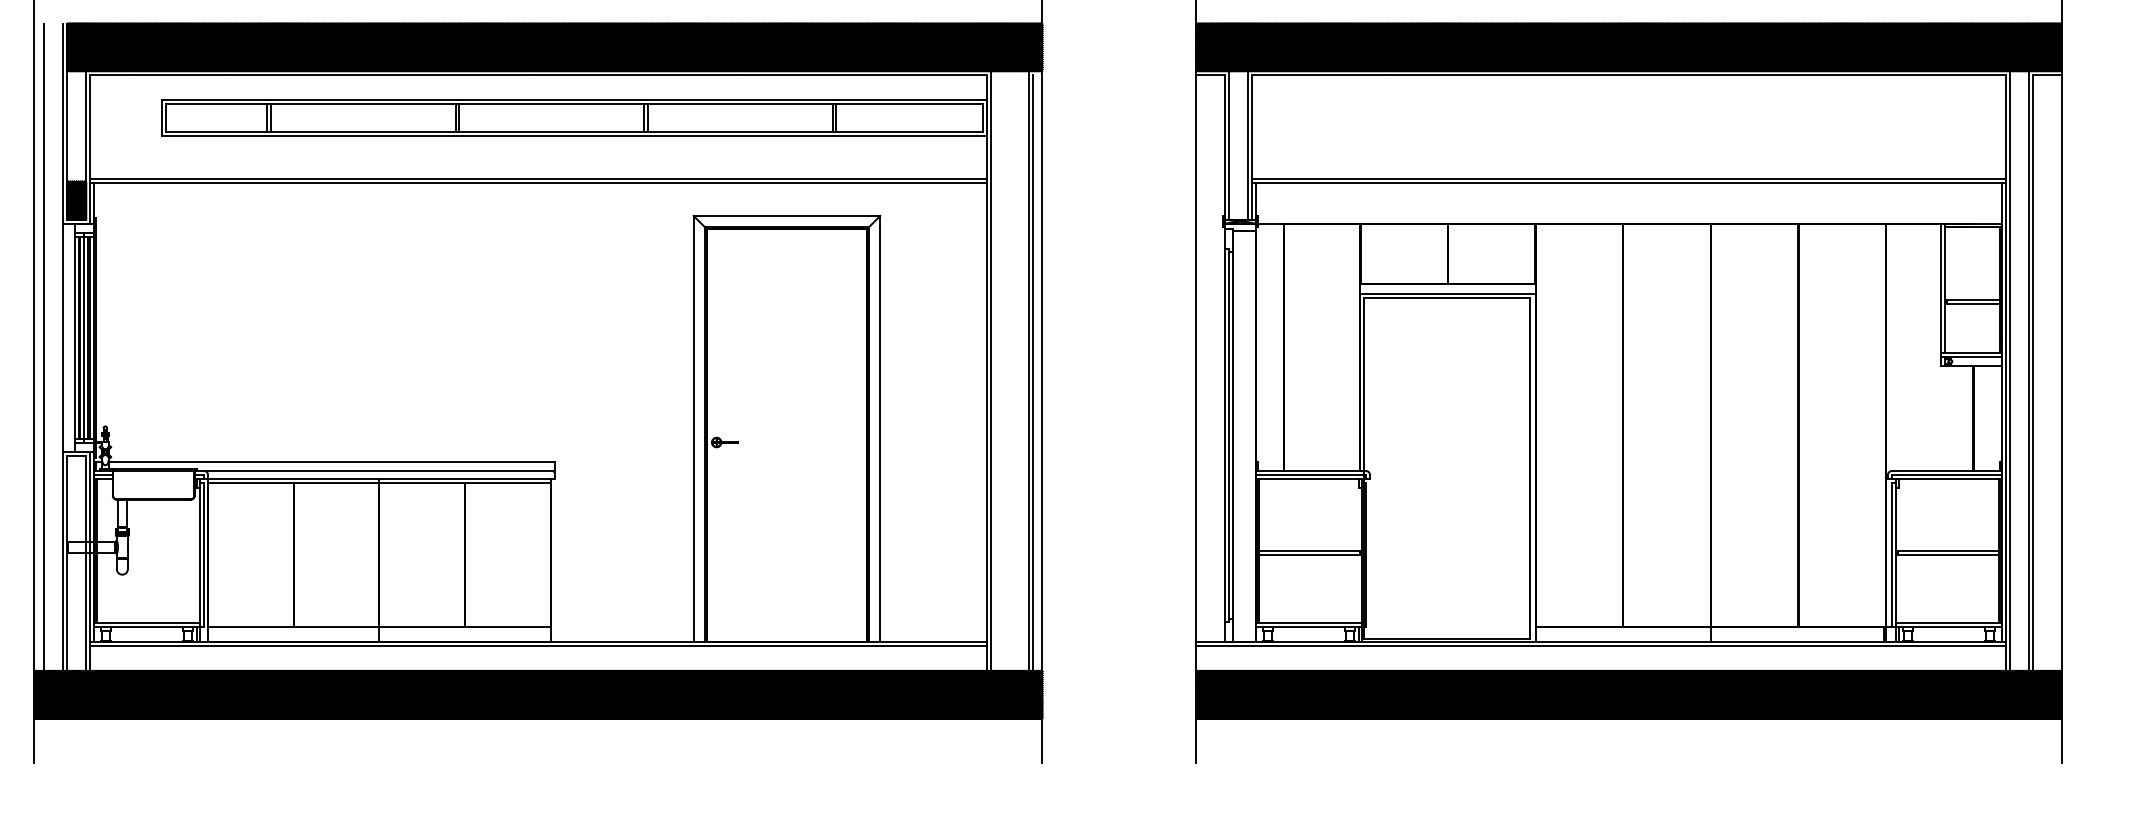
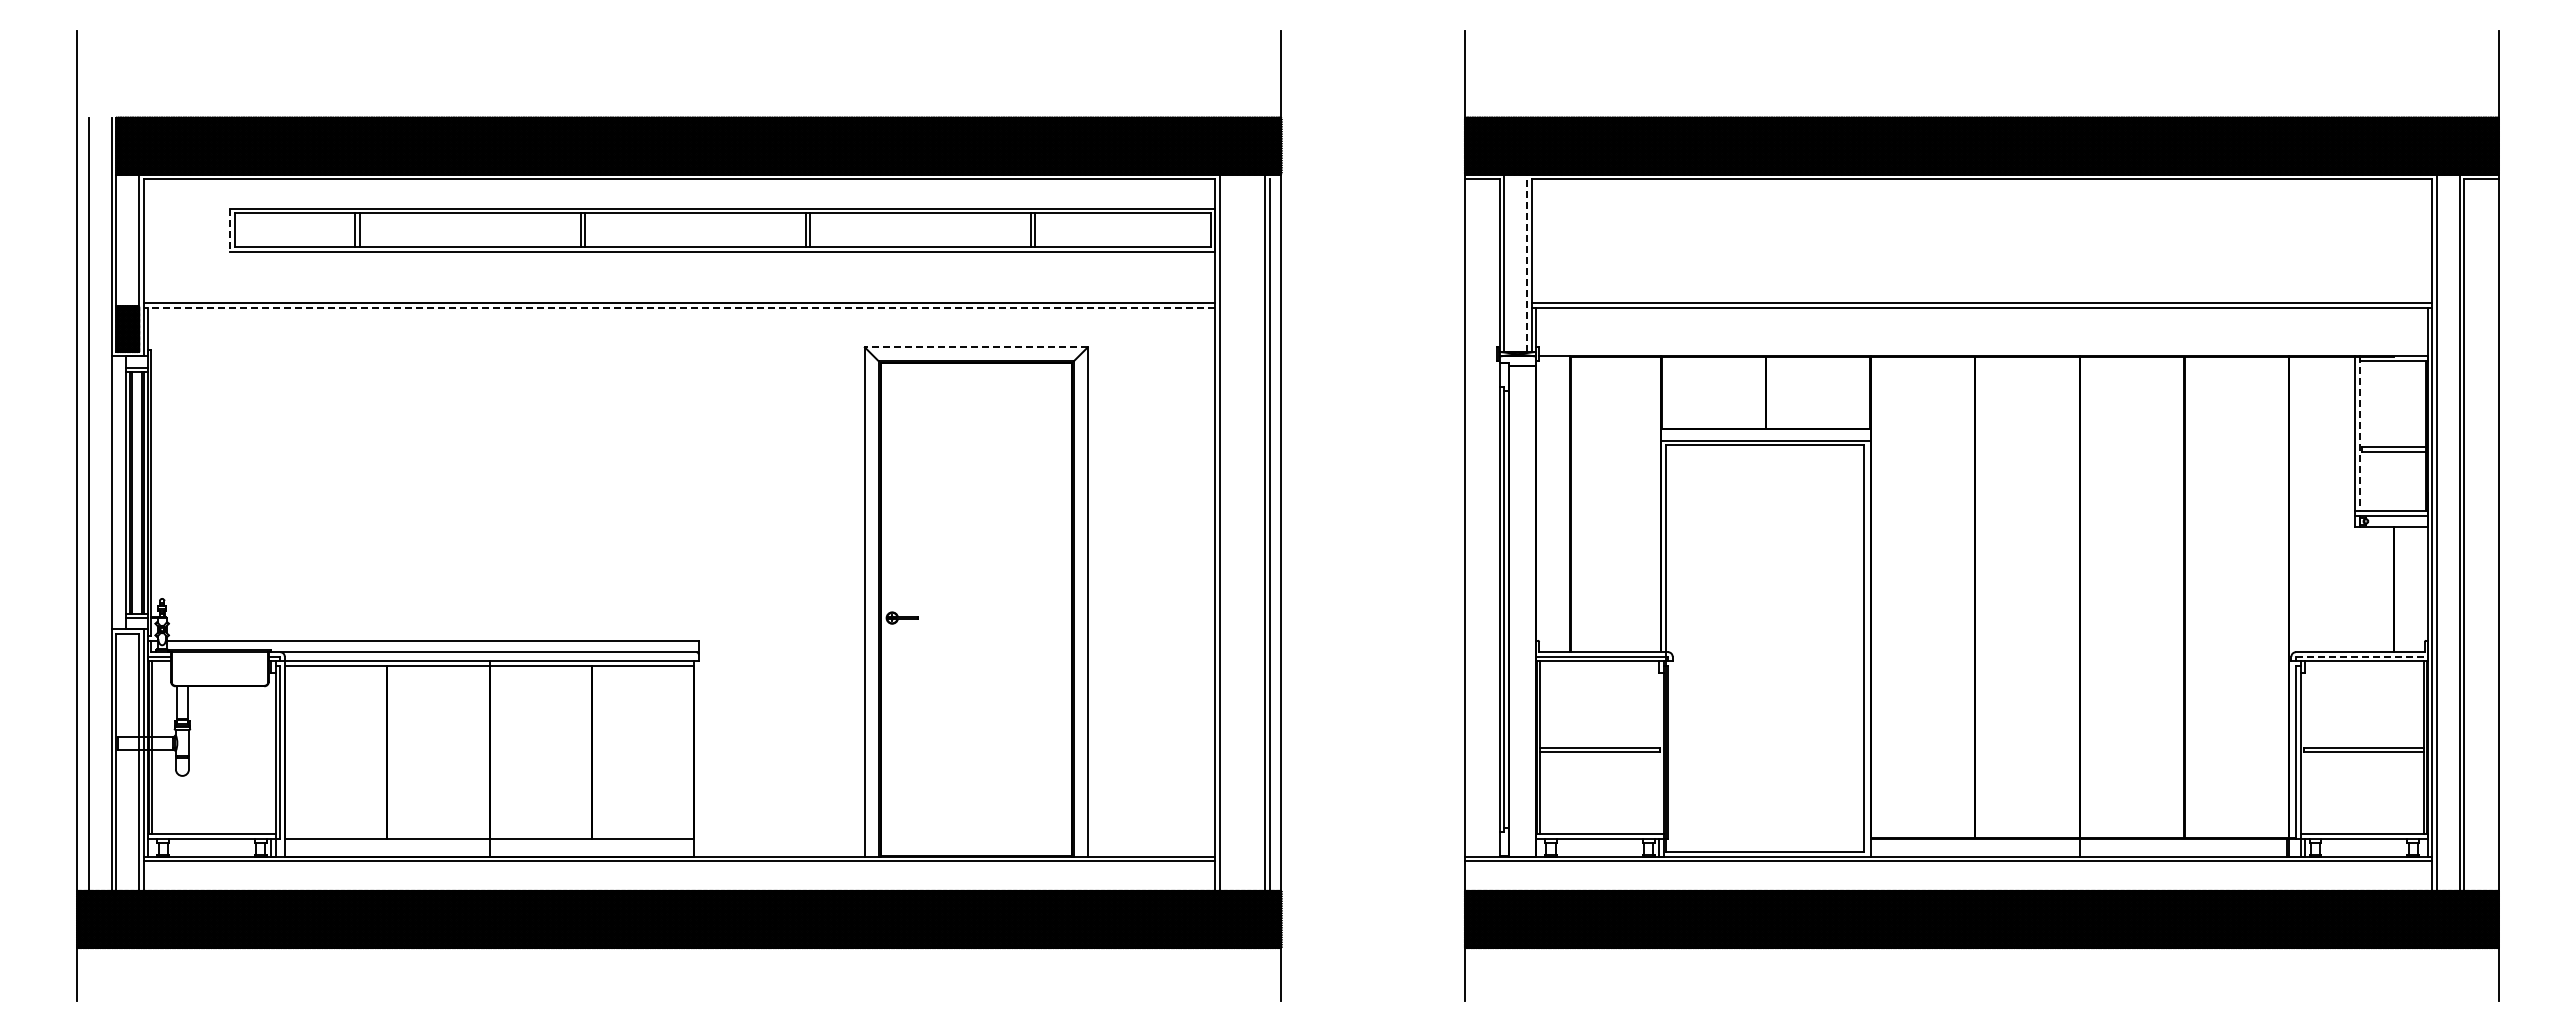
line: (162, 118) -> (230, 230), solid -> dashed
line: (1248, 145) -> (1527, 263), solid -> dashed
line: (538, 182) -> (679, 307), solid -> dashed
line: (786, 216) -> (975, 347), solid -> dashed
line: (1944, 288) -> (2359, 434), solid -> dashed
line: (83, 337) -> (136, 492), removed
line: (1946, 474) -> (2361, 656), solid -> dashed

